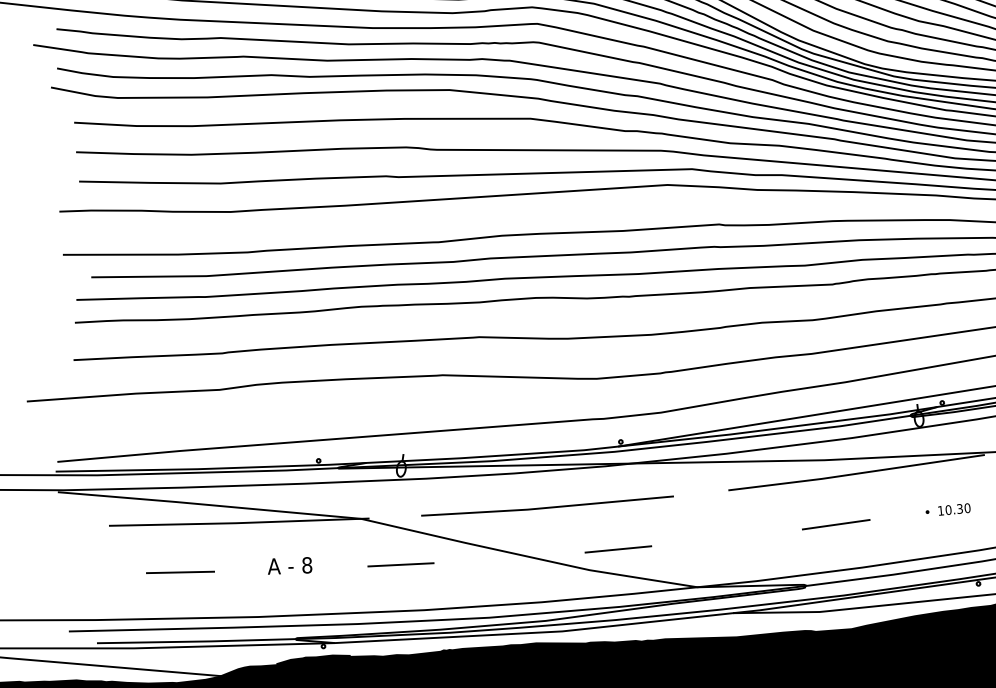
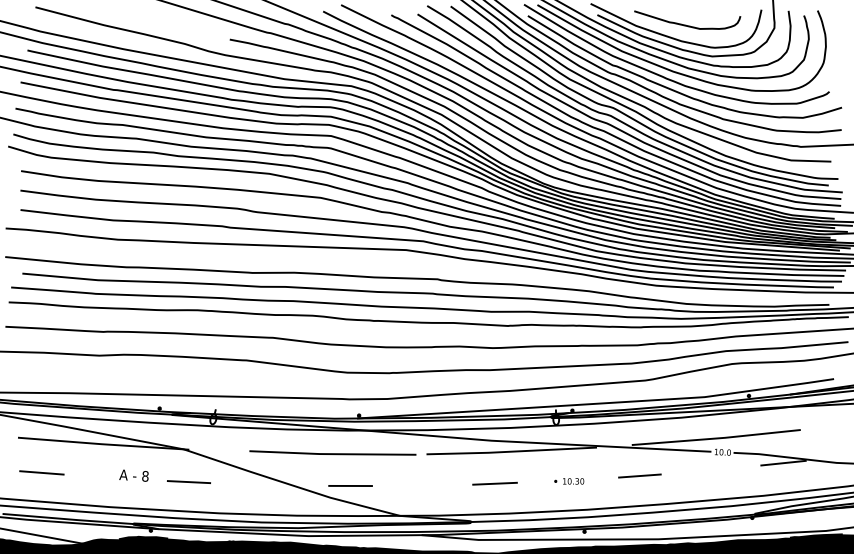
line: (546, 506) -> (332, 453), moved
line: (400, 564) -> (188, 481), moved
line: (179, 571) -> (41, 472), moved

